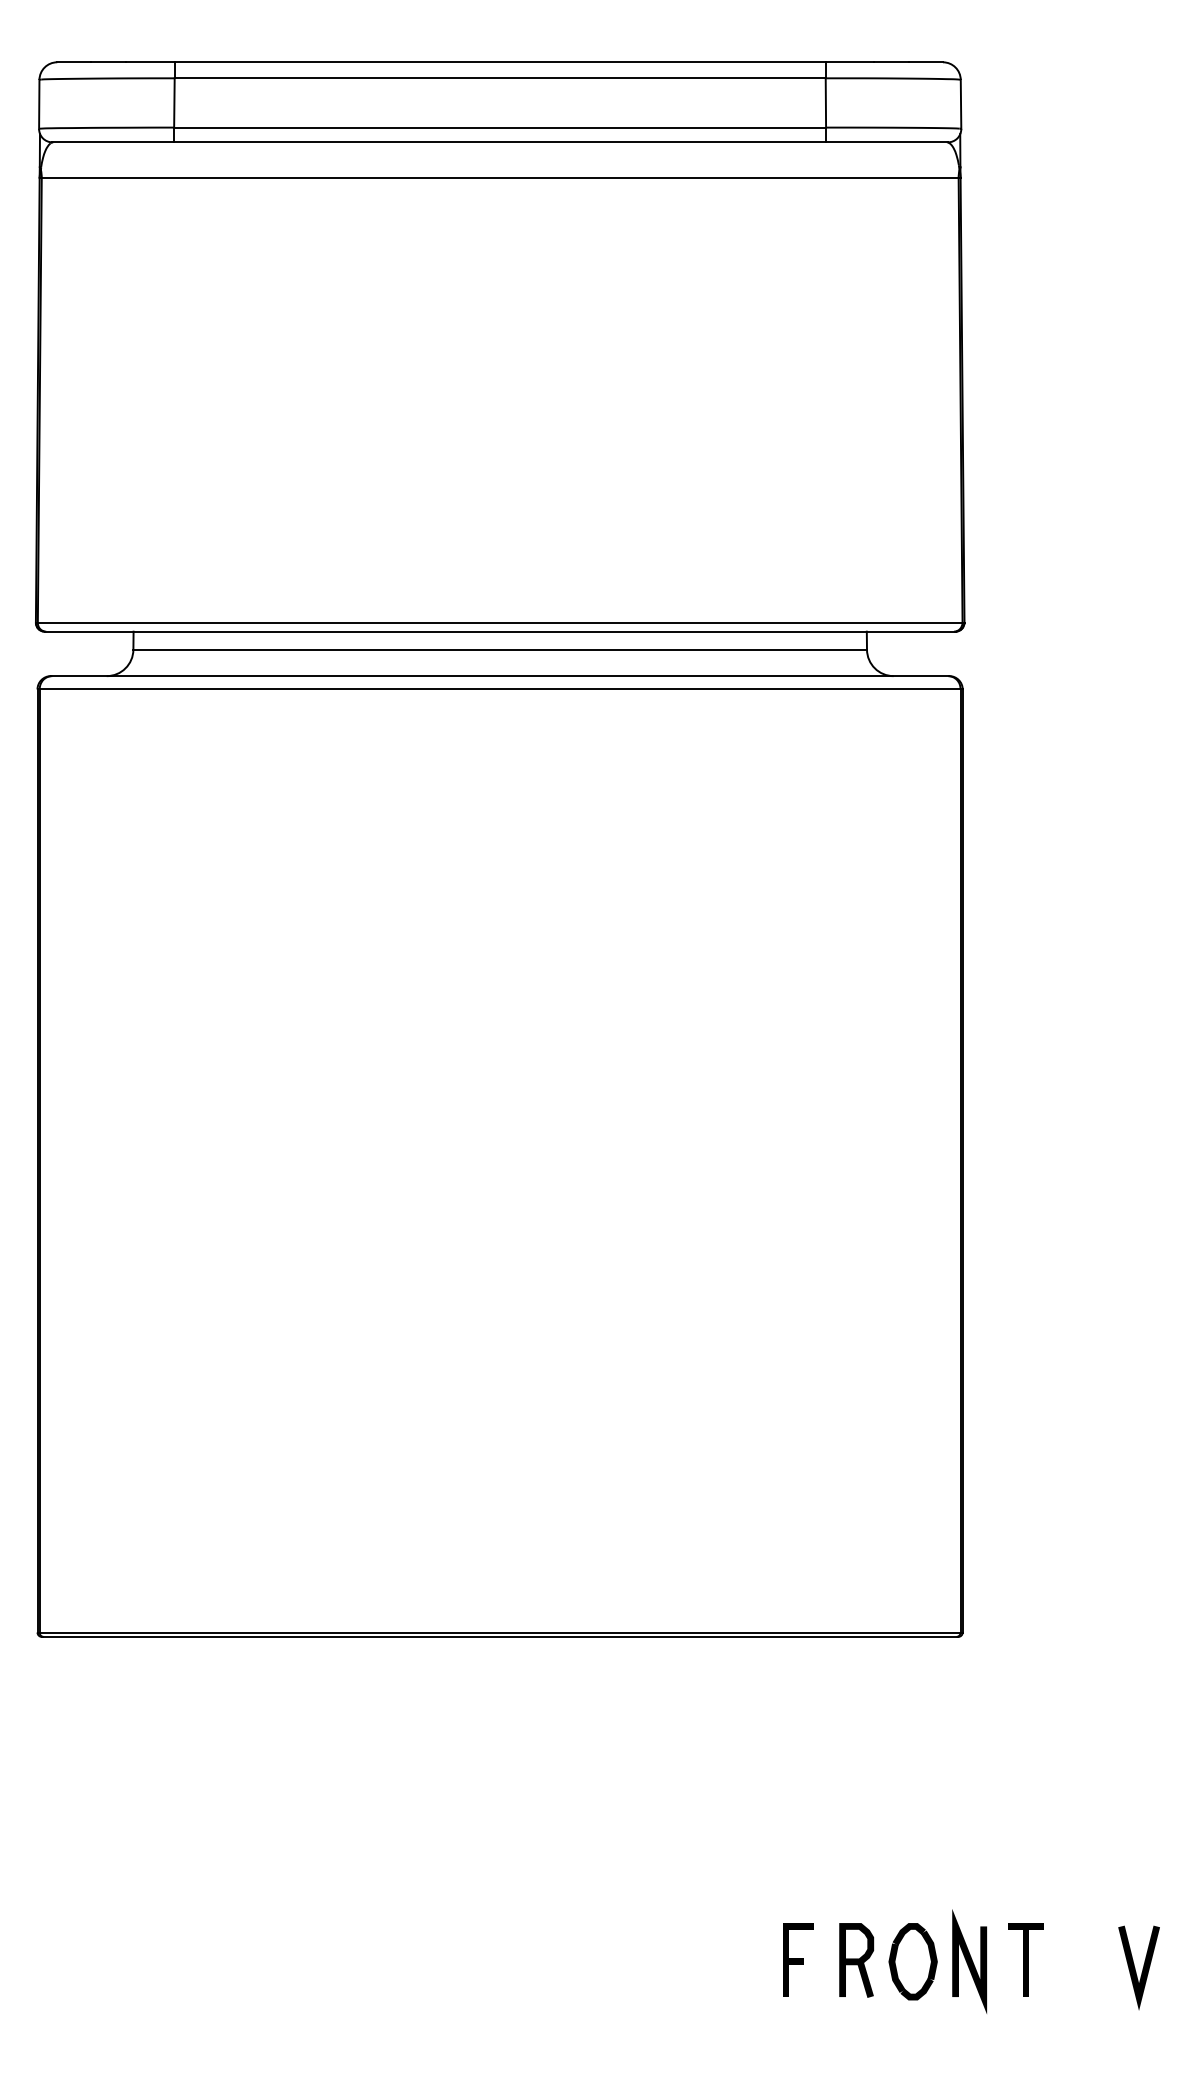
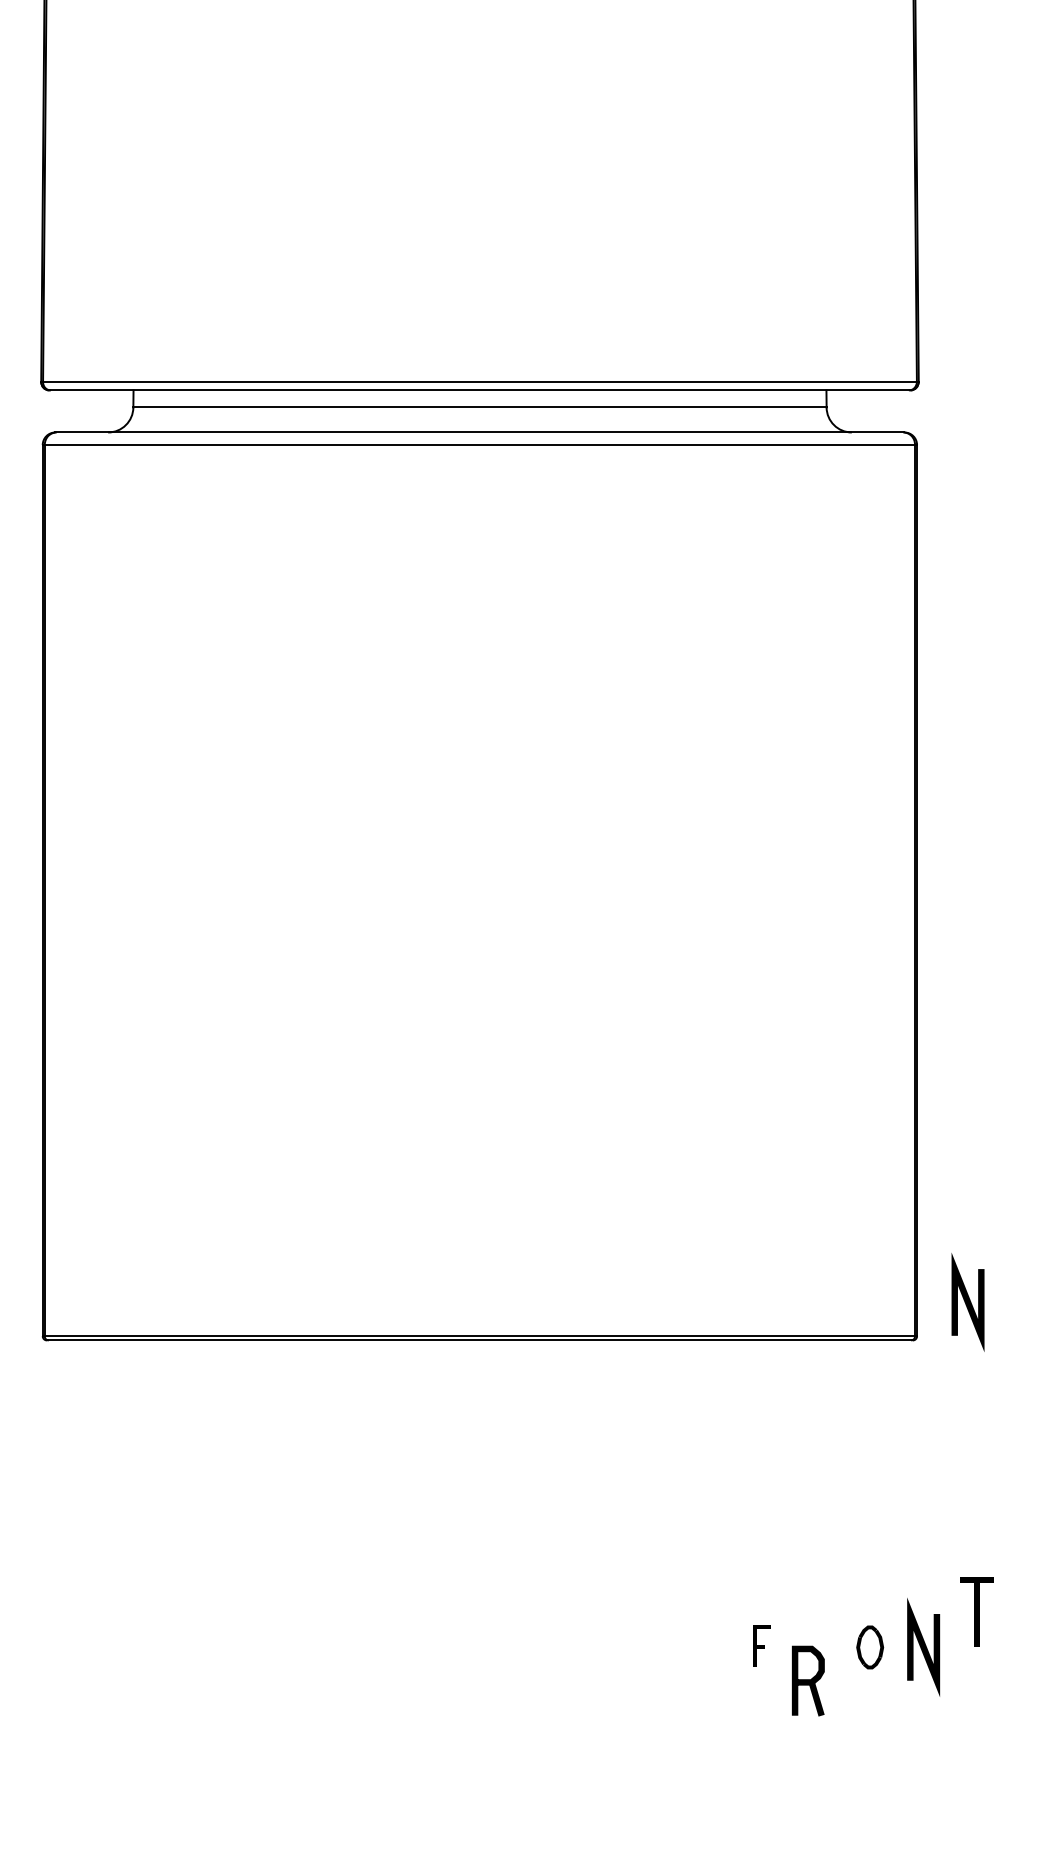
line: (1016, 1596) -> (967, 1302), added
part: (798, 1959) -> (761, 1645), size x0.6
part: (1025, 1959) -> (976, 1611), moved
part: (856, 1960) -> (808, 1681), moved
part: (912, 1961) -> (869, 1647), size x0.6

